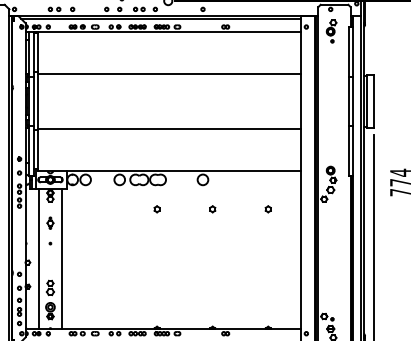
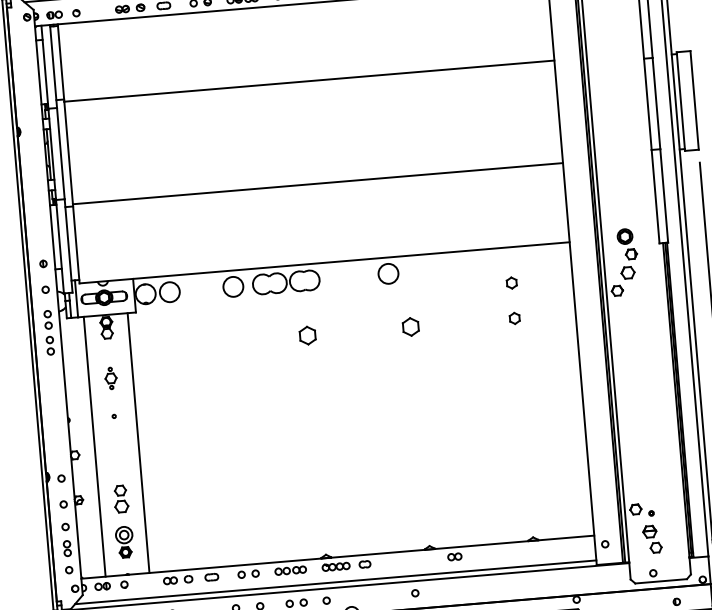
part: (267, 190) -> (510, 283), added
part: (156, 209) -> (306, 336), size x1.6
part: (212, 209) -> (410, 327), size x1.6

